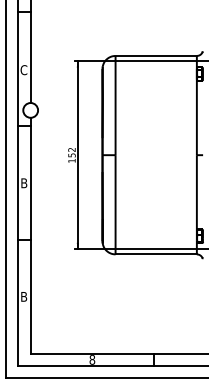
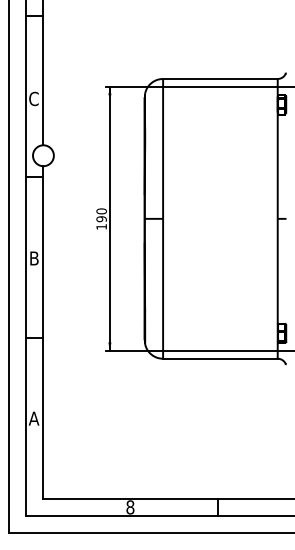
text: (71, 152) -> (101, 215), 152 -> 190
text: (23, 296) -> (33, 418), B -> A

